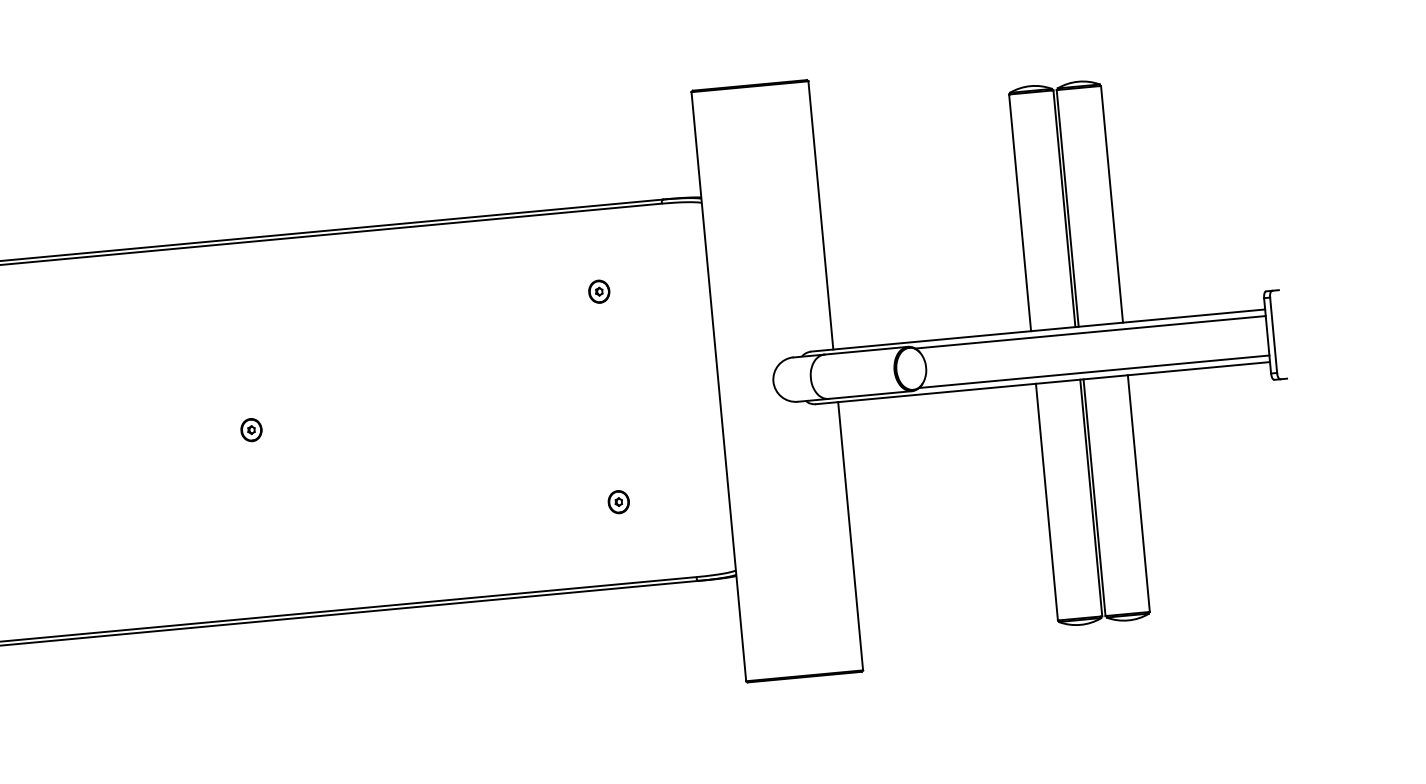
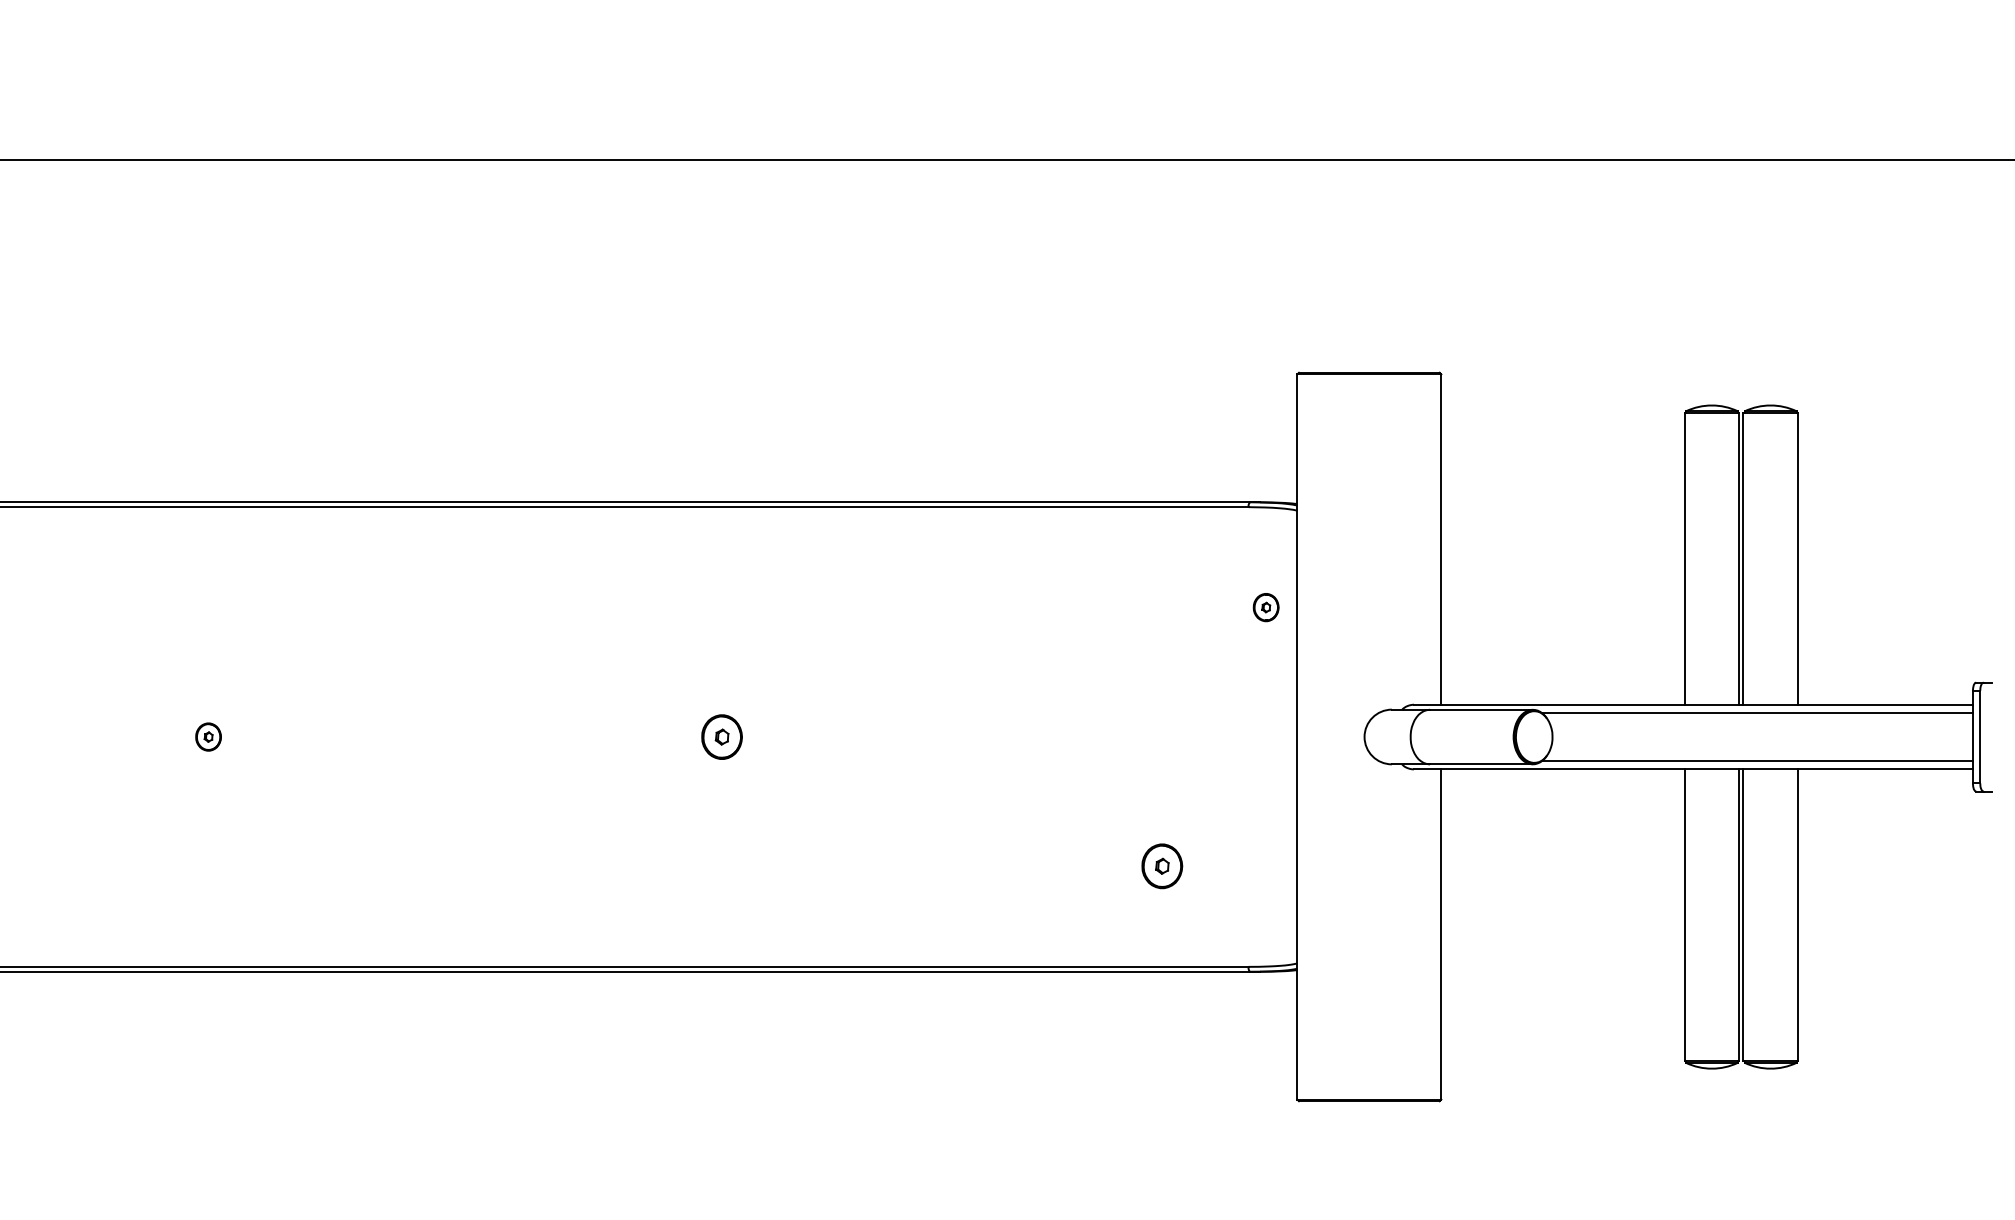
part: (598, 291) -> (1265, 607), moved
part: (251, 429) -> (721, 736), size x1.6
part: (618, 502) -> (1161, 866), size x1.6

